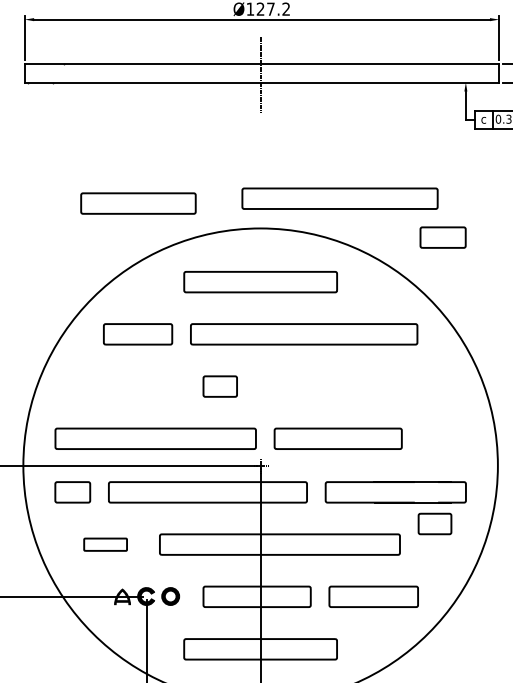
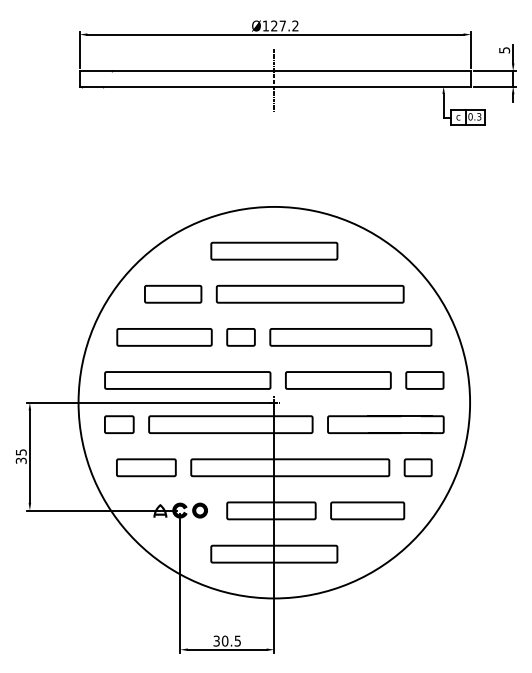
part: (339, 198) -> (350, 337), moved
part: (138, 203) -> (164, 337), moved
part: (442, 237) -> (424, 380), moved
part: (434, 523) -> (417, 467), moved
part: (105, 544) -> (146, 467), size x1.67

